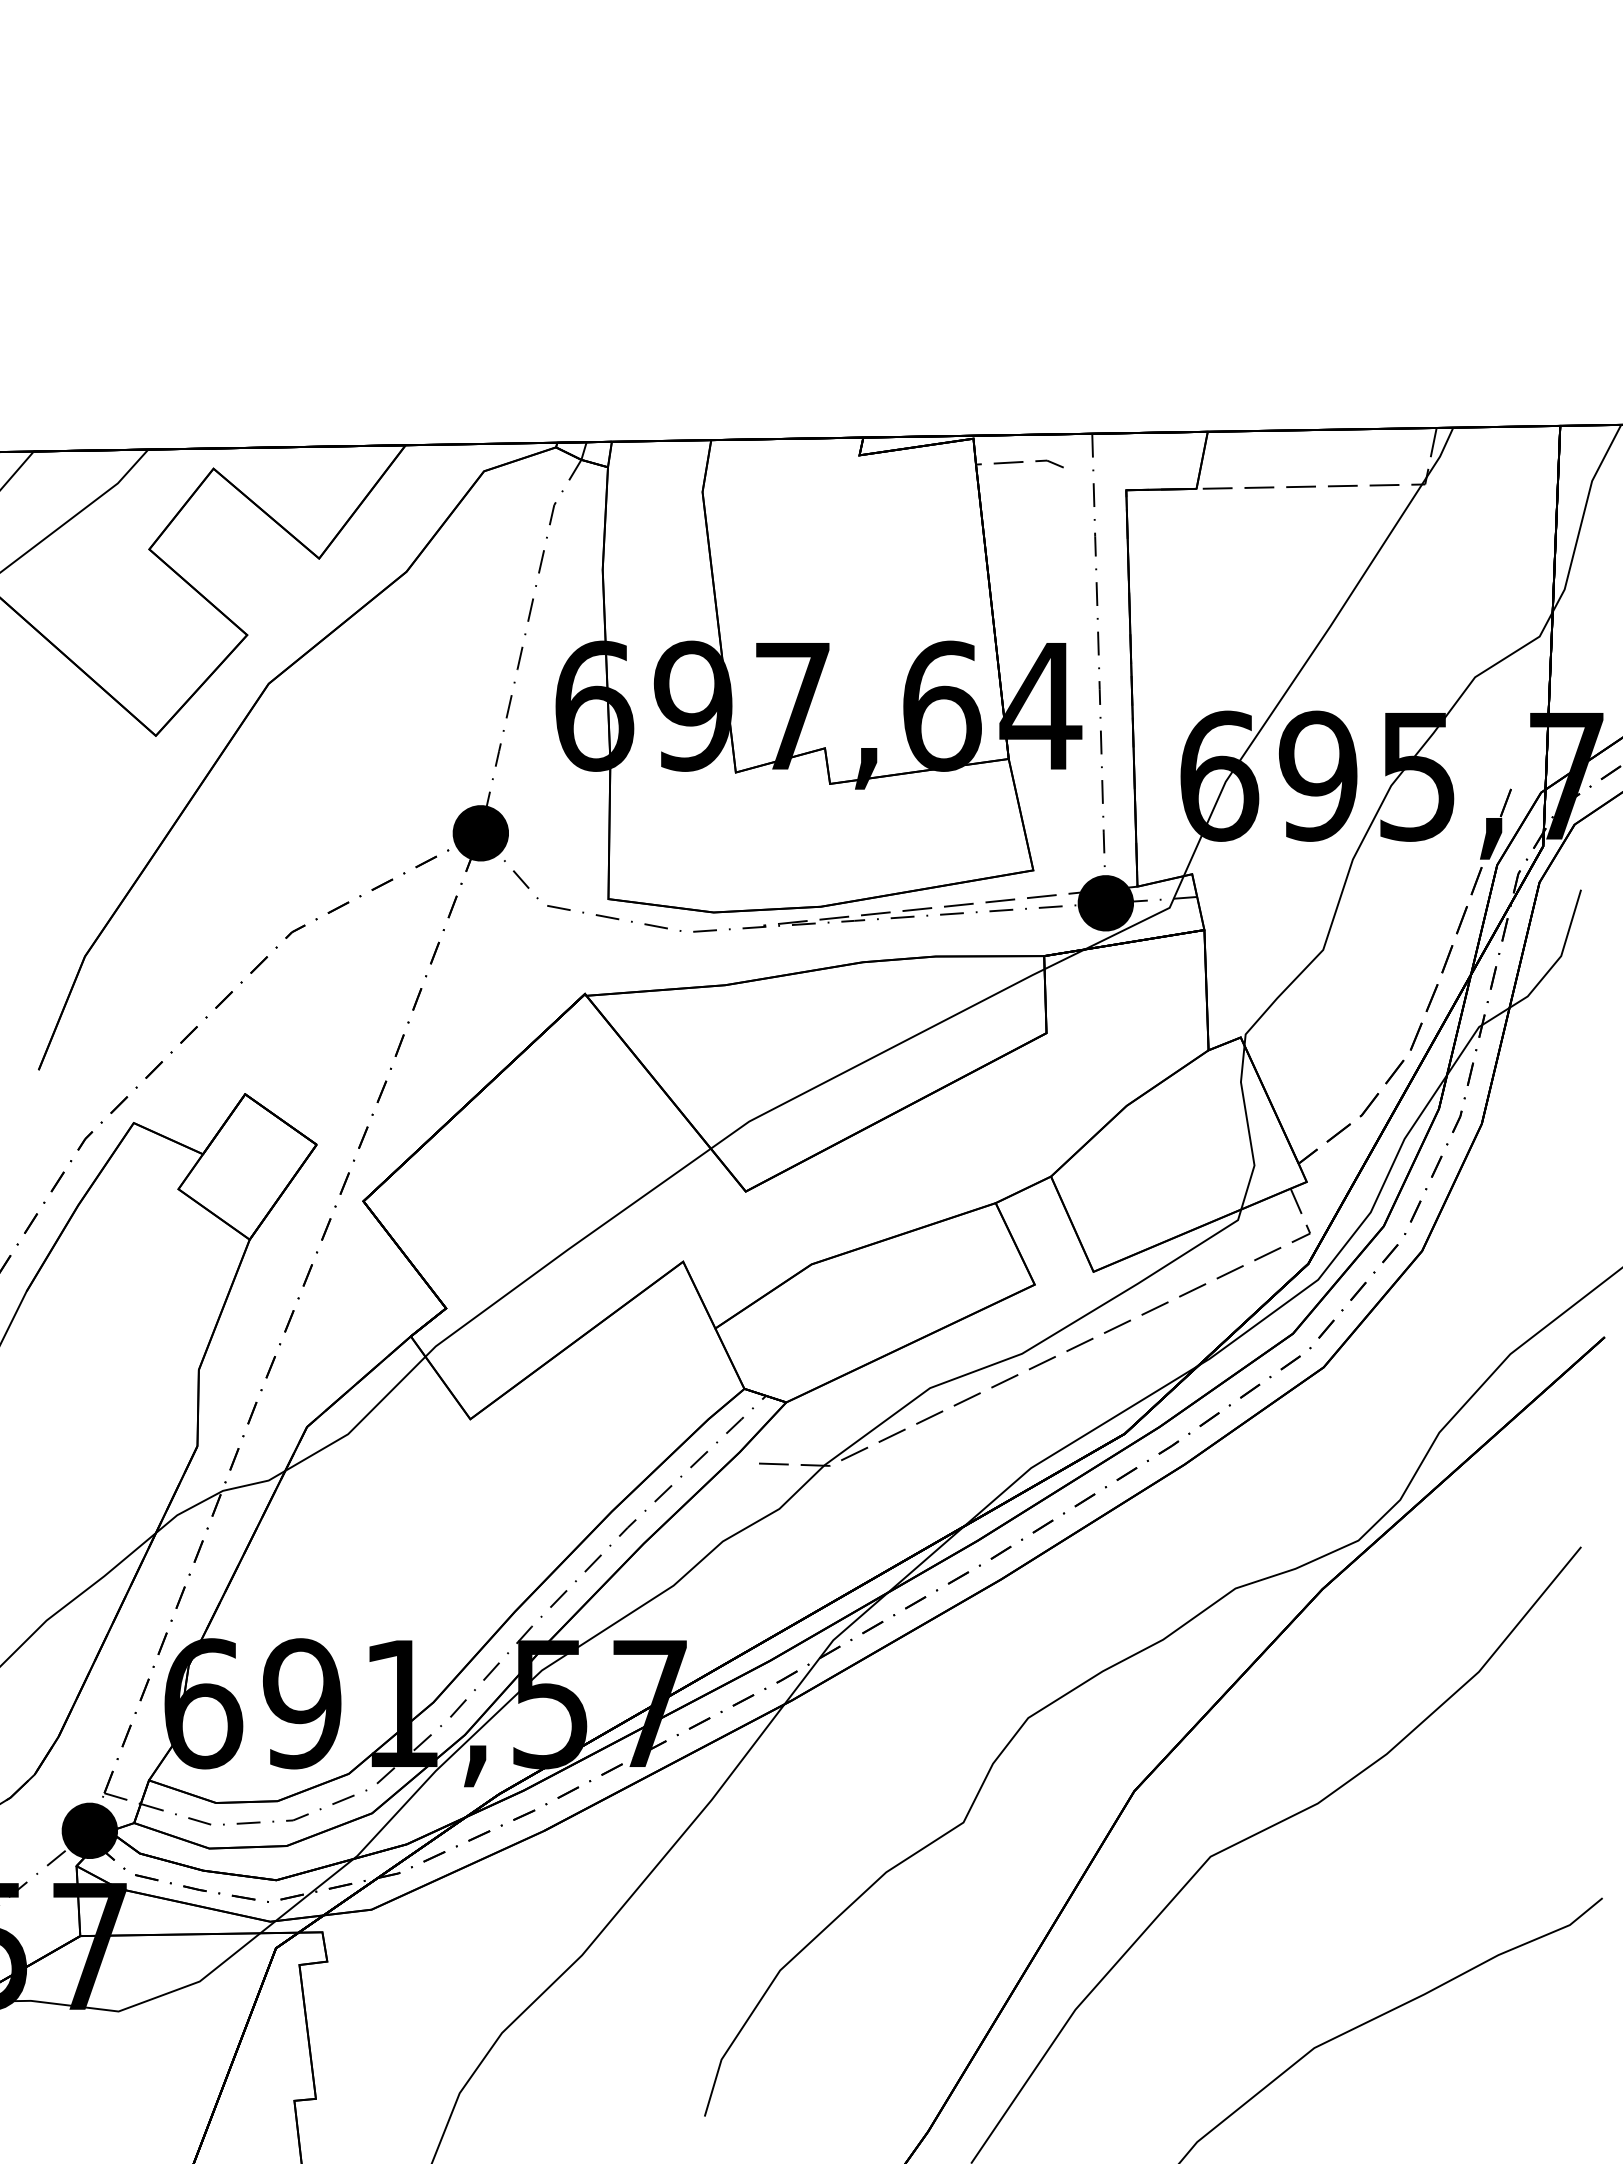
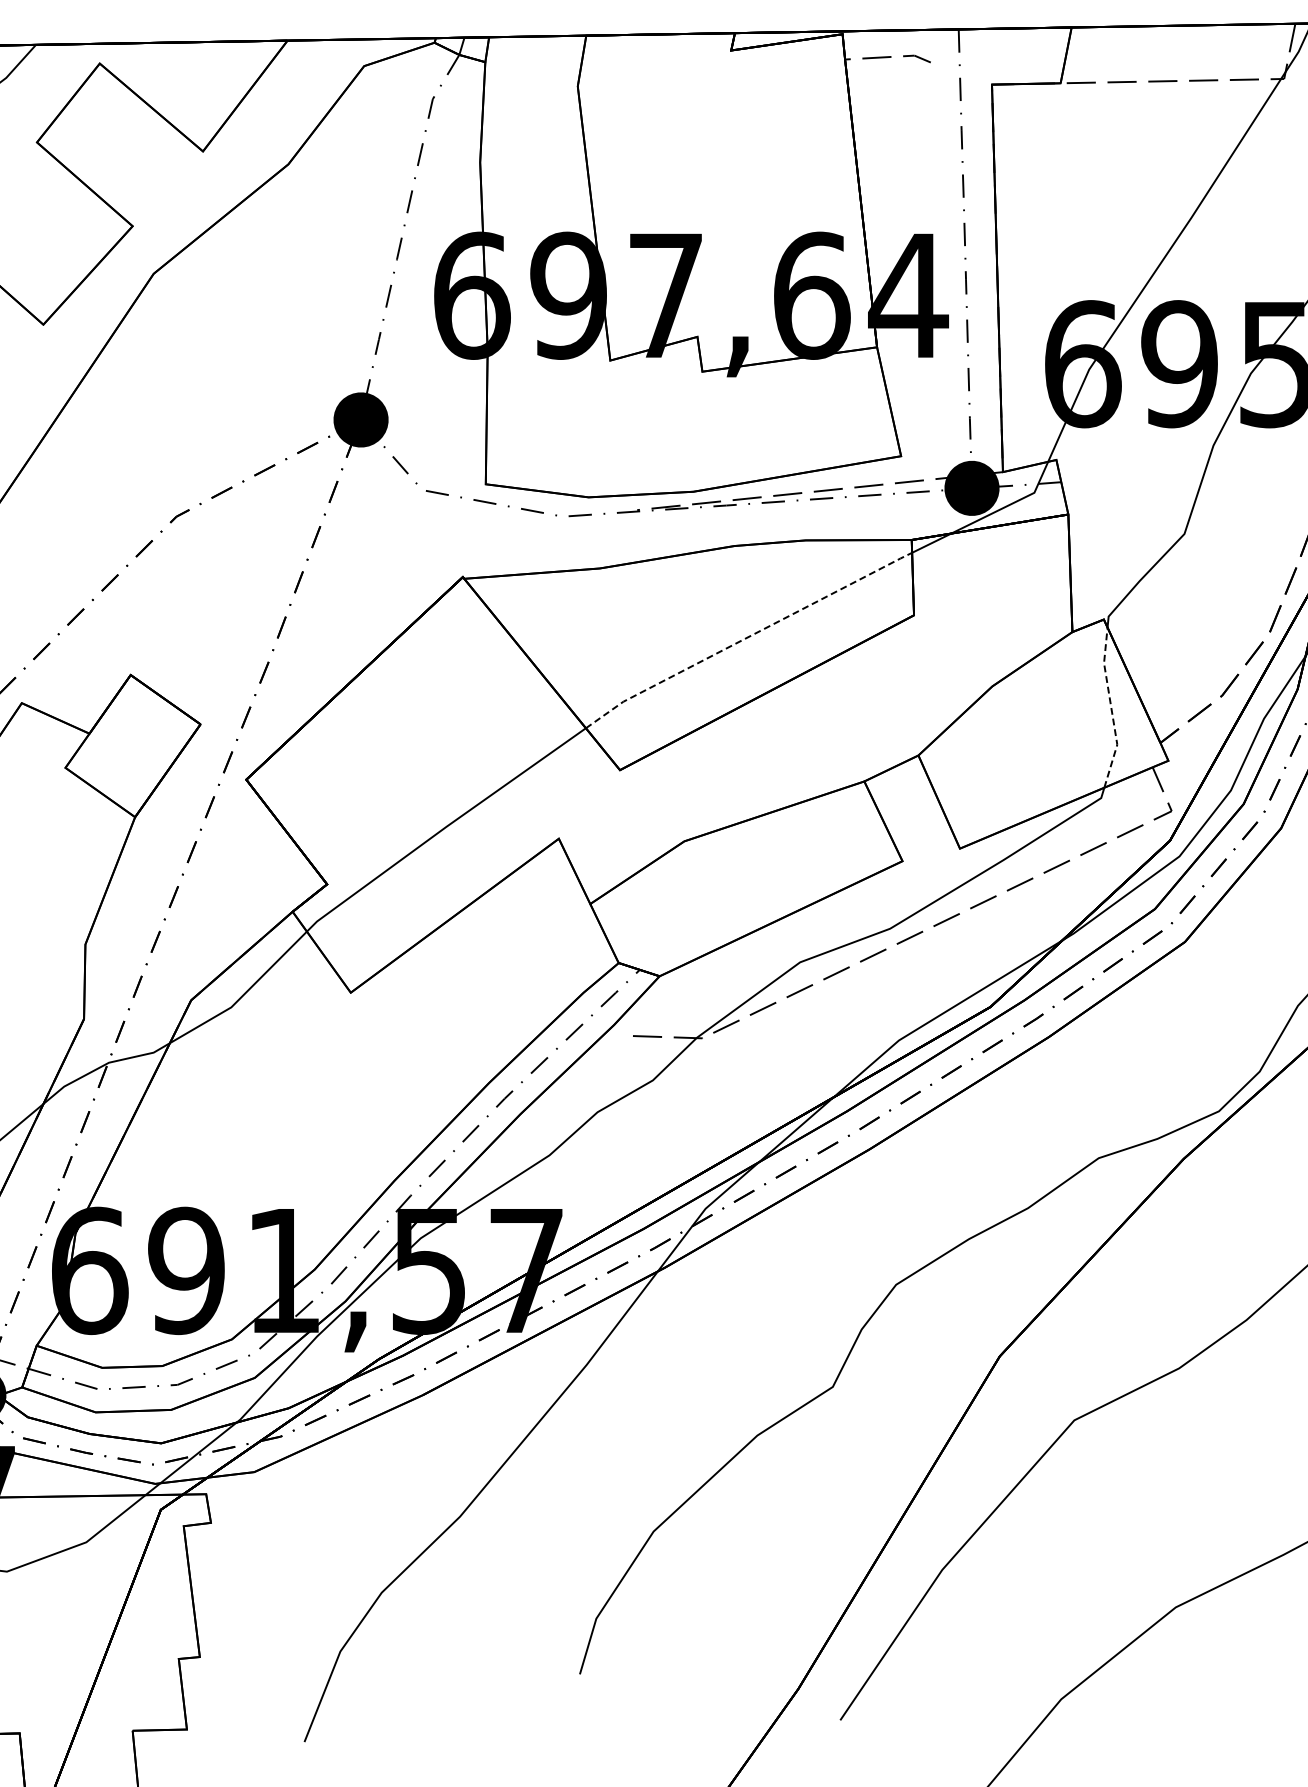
line: (876, 1055) -> (747, 637), solid -> dashed
line: (1248, 1128) -> (1111, 708), solid -> dashed

